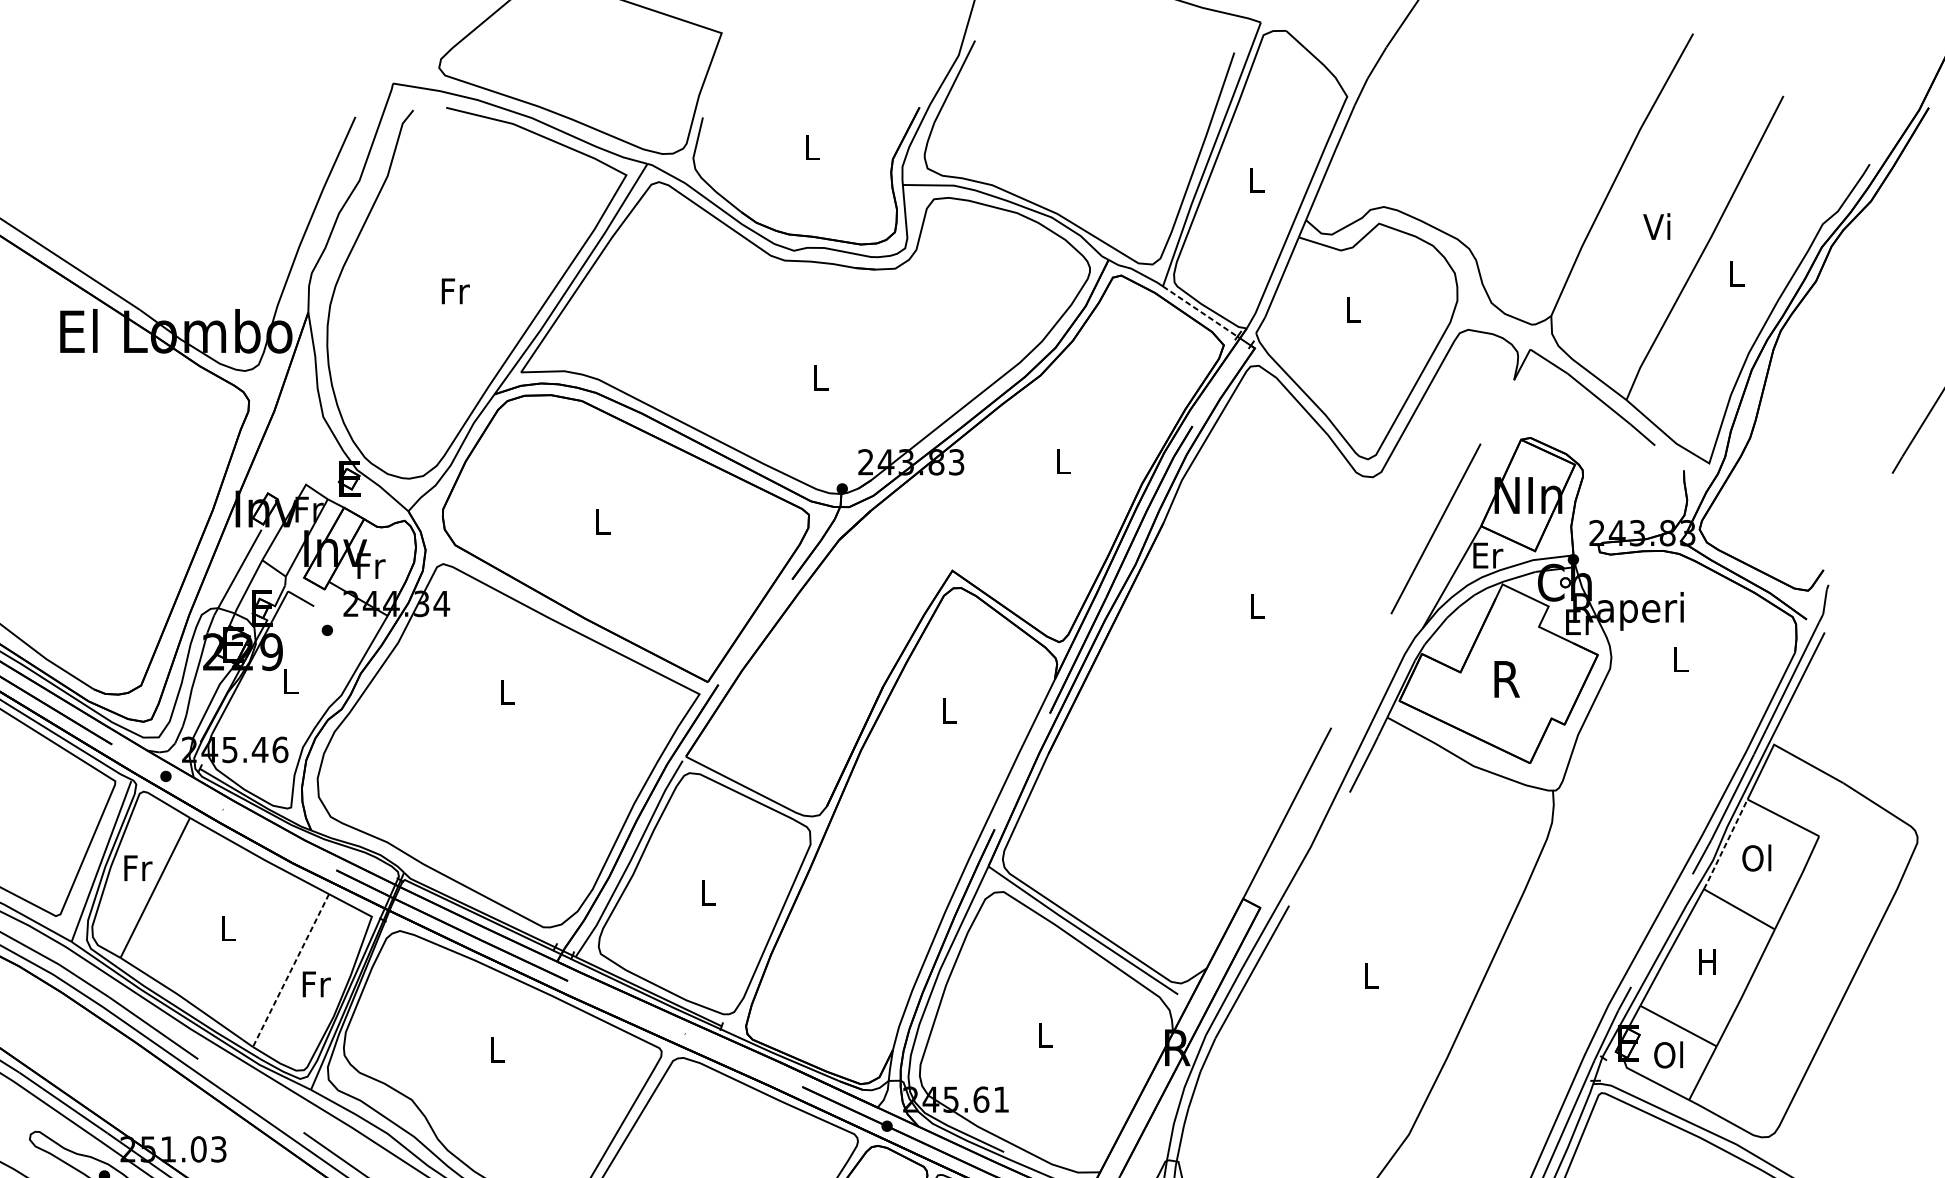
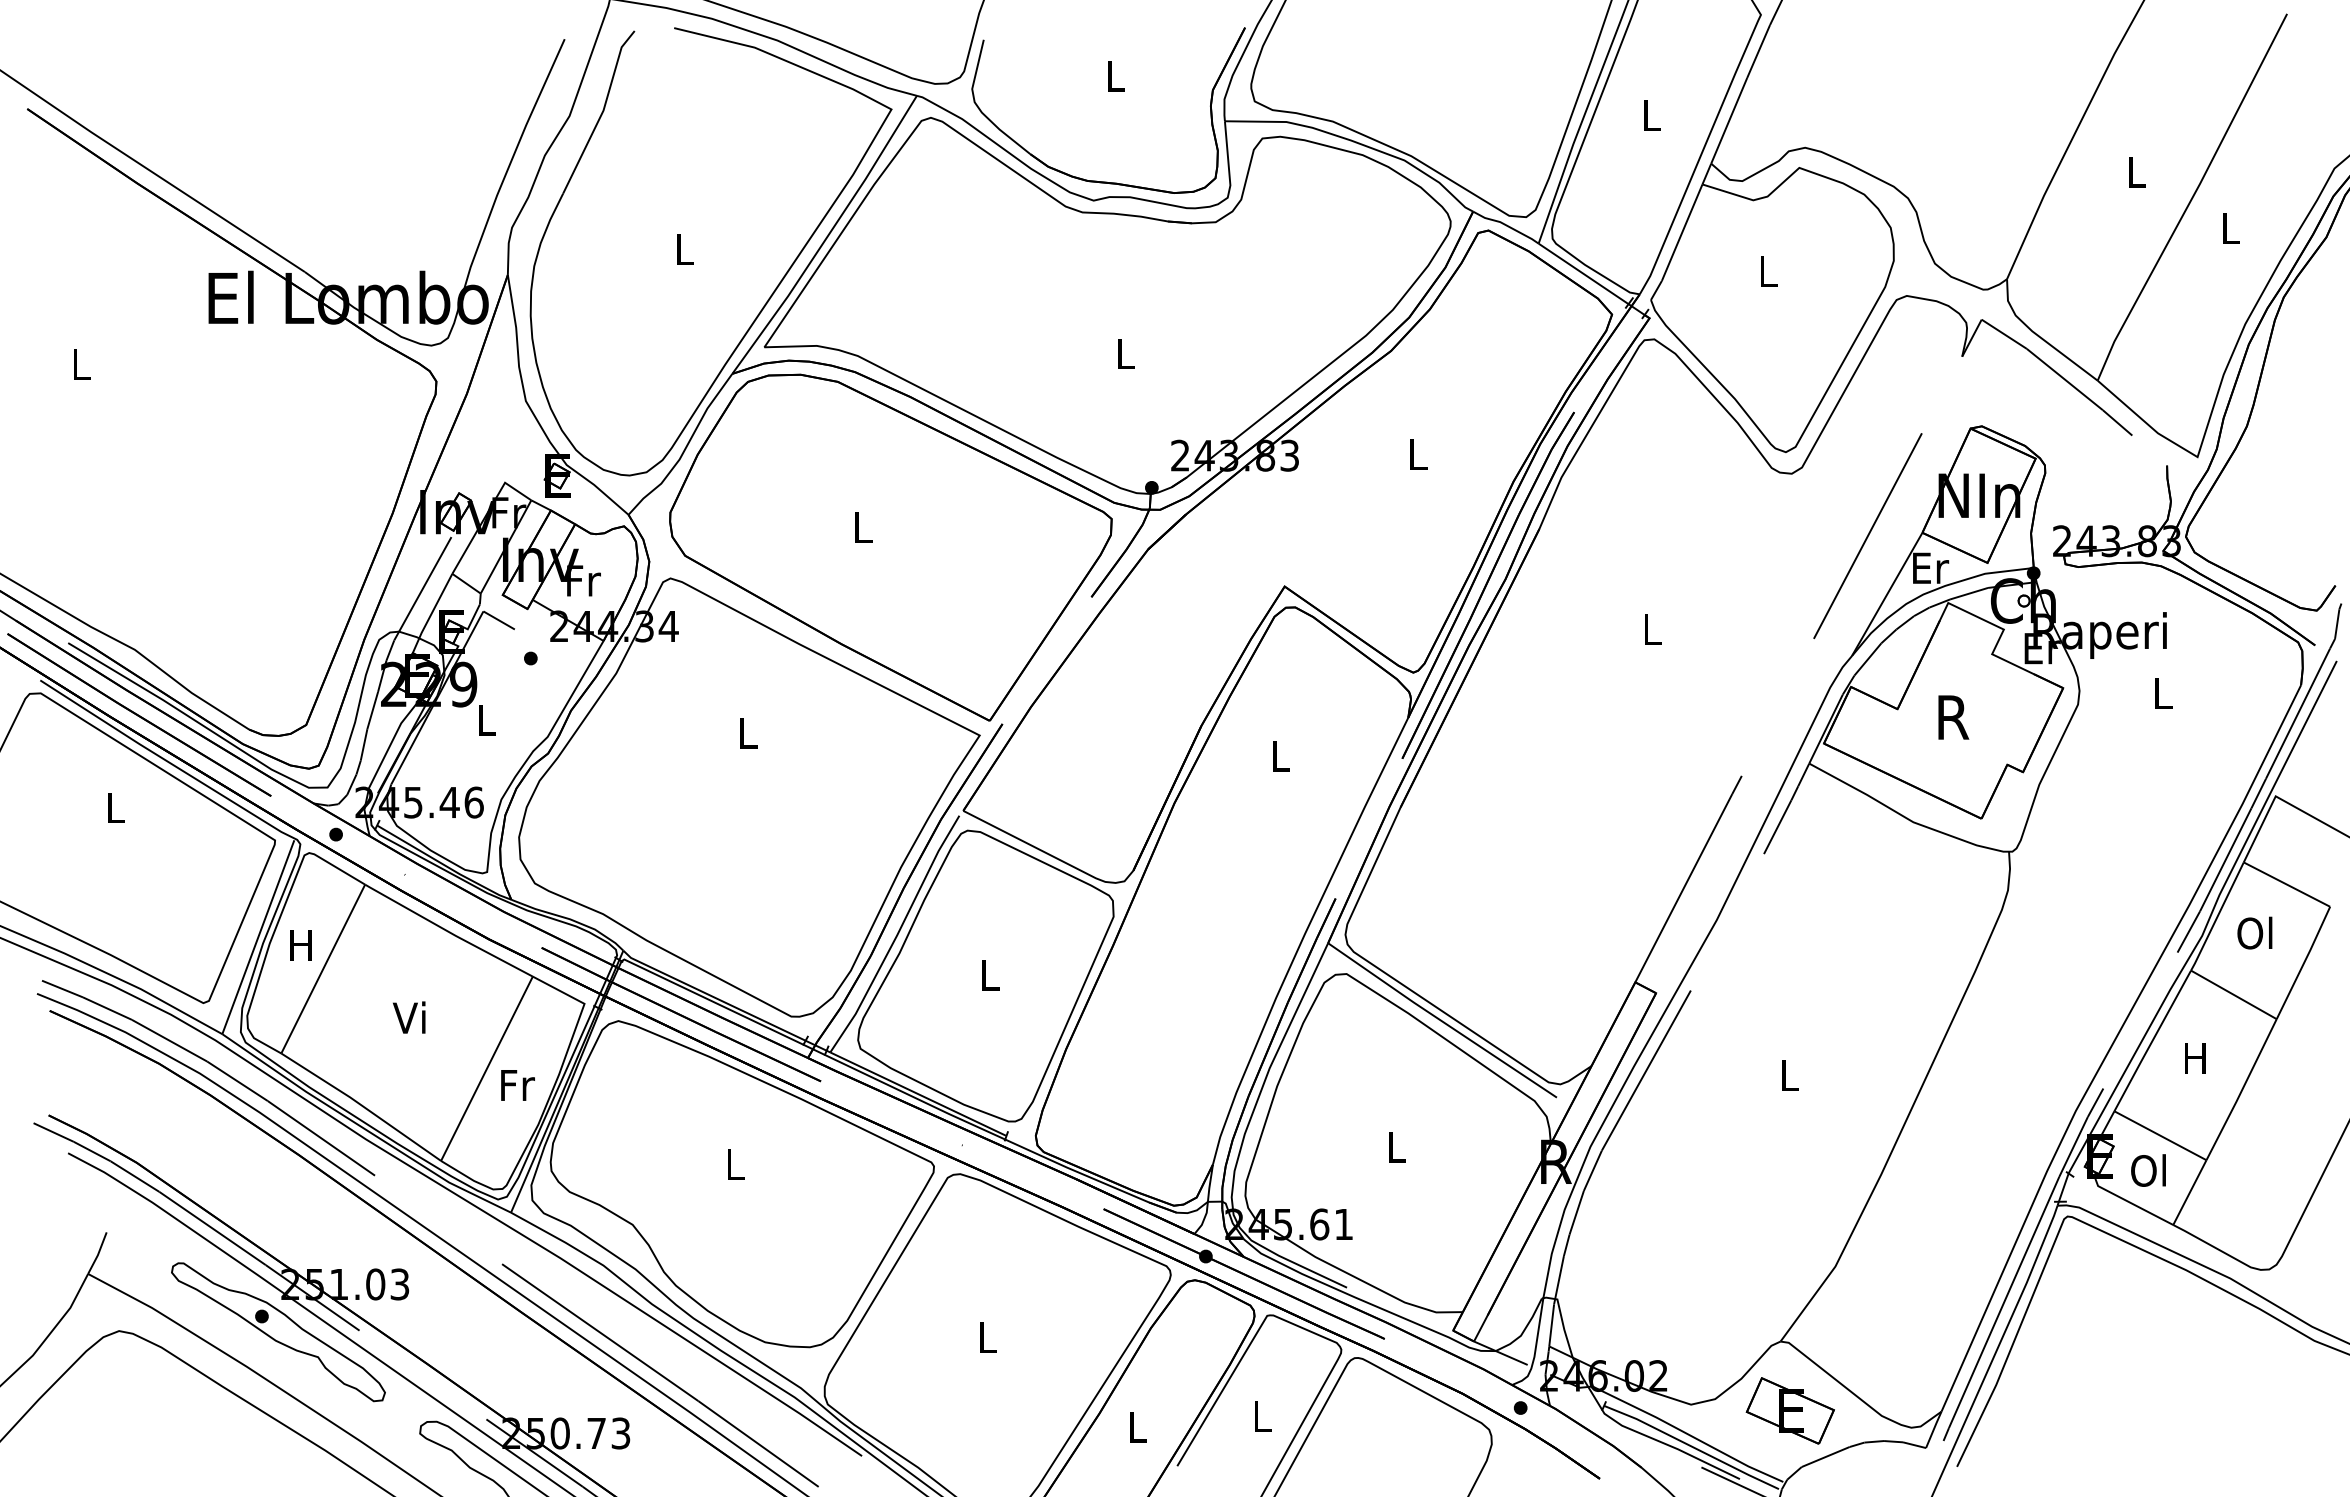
text: (1656, 226) -> (2133, 171), Vi -> L
text: (455, 291) -> (685, 249), Fr -> L
line: (1200, 312) -> (1584, 274), dashed -> solid
line: (1725, 845) -> (2217, 917), dashed -> solid
text: (138, 868) -> (302, 945), Fr -> H
text: (225, 928) -> (408, 1017), L -> Vi
line: (290, 970) -> (486, 1068), dashed -> solid

